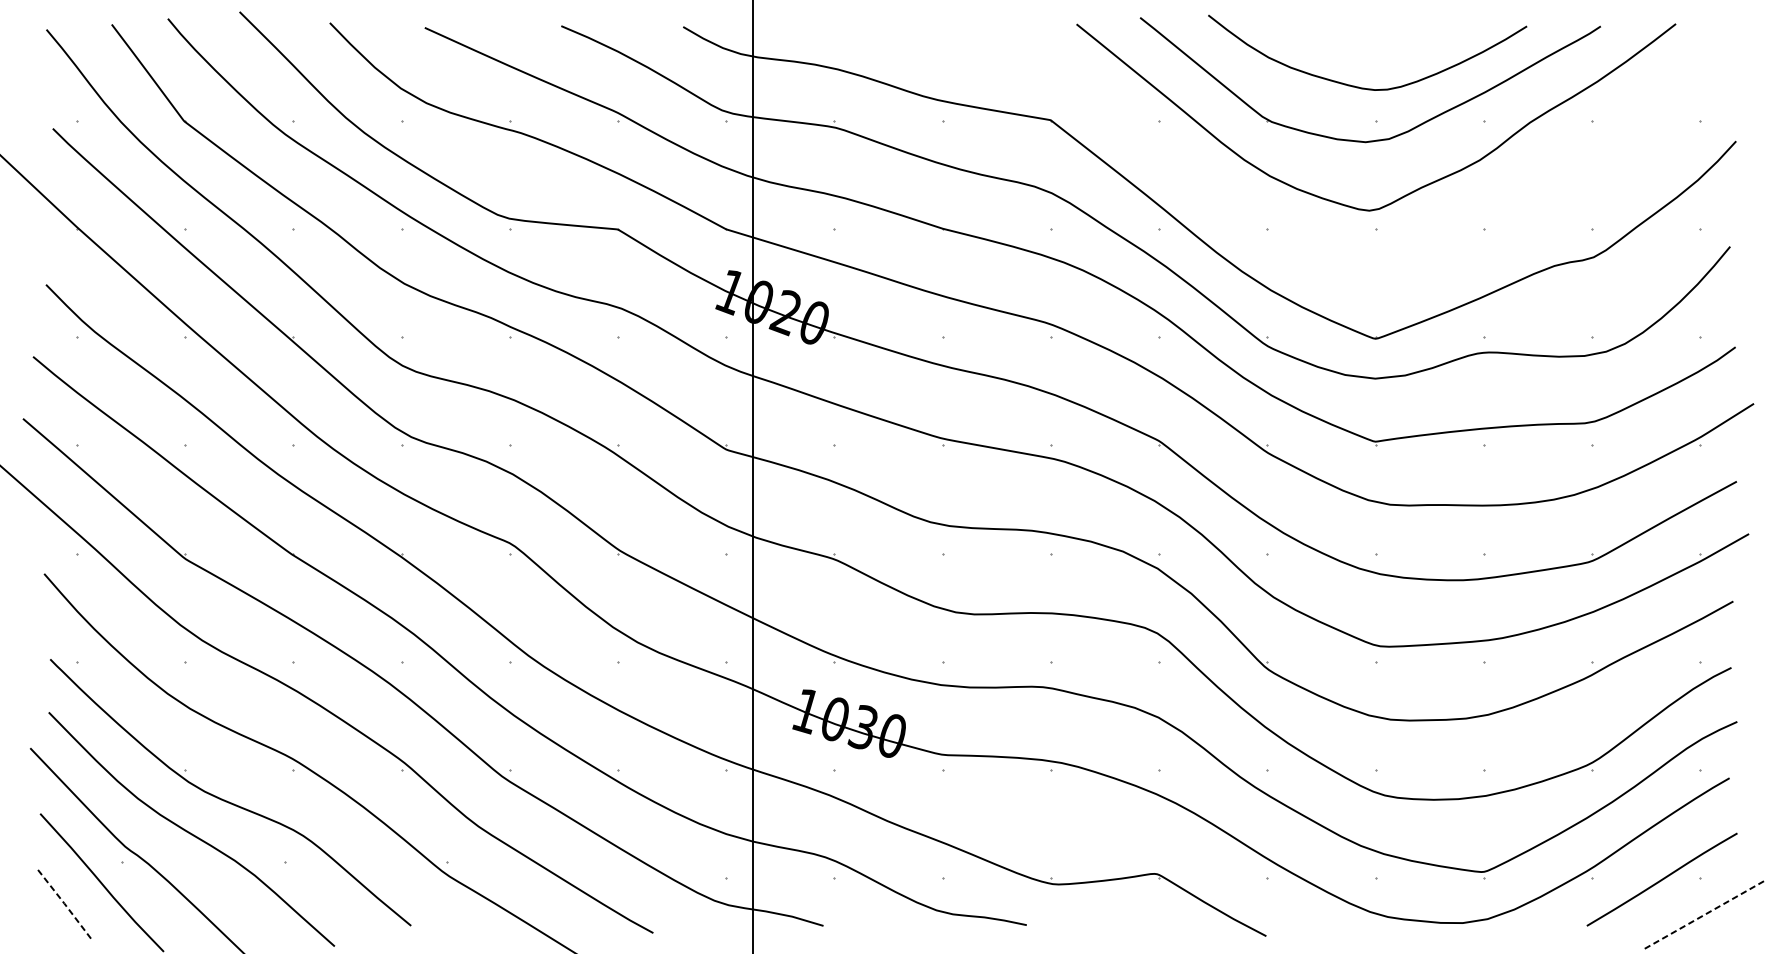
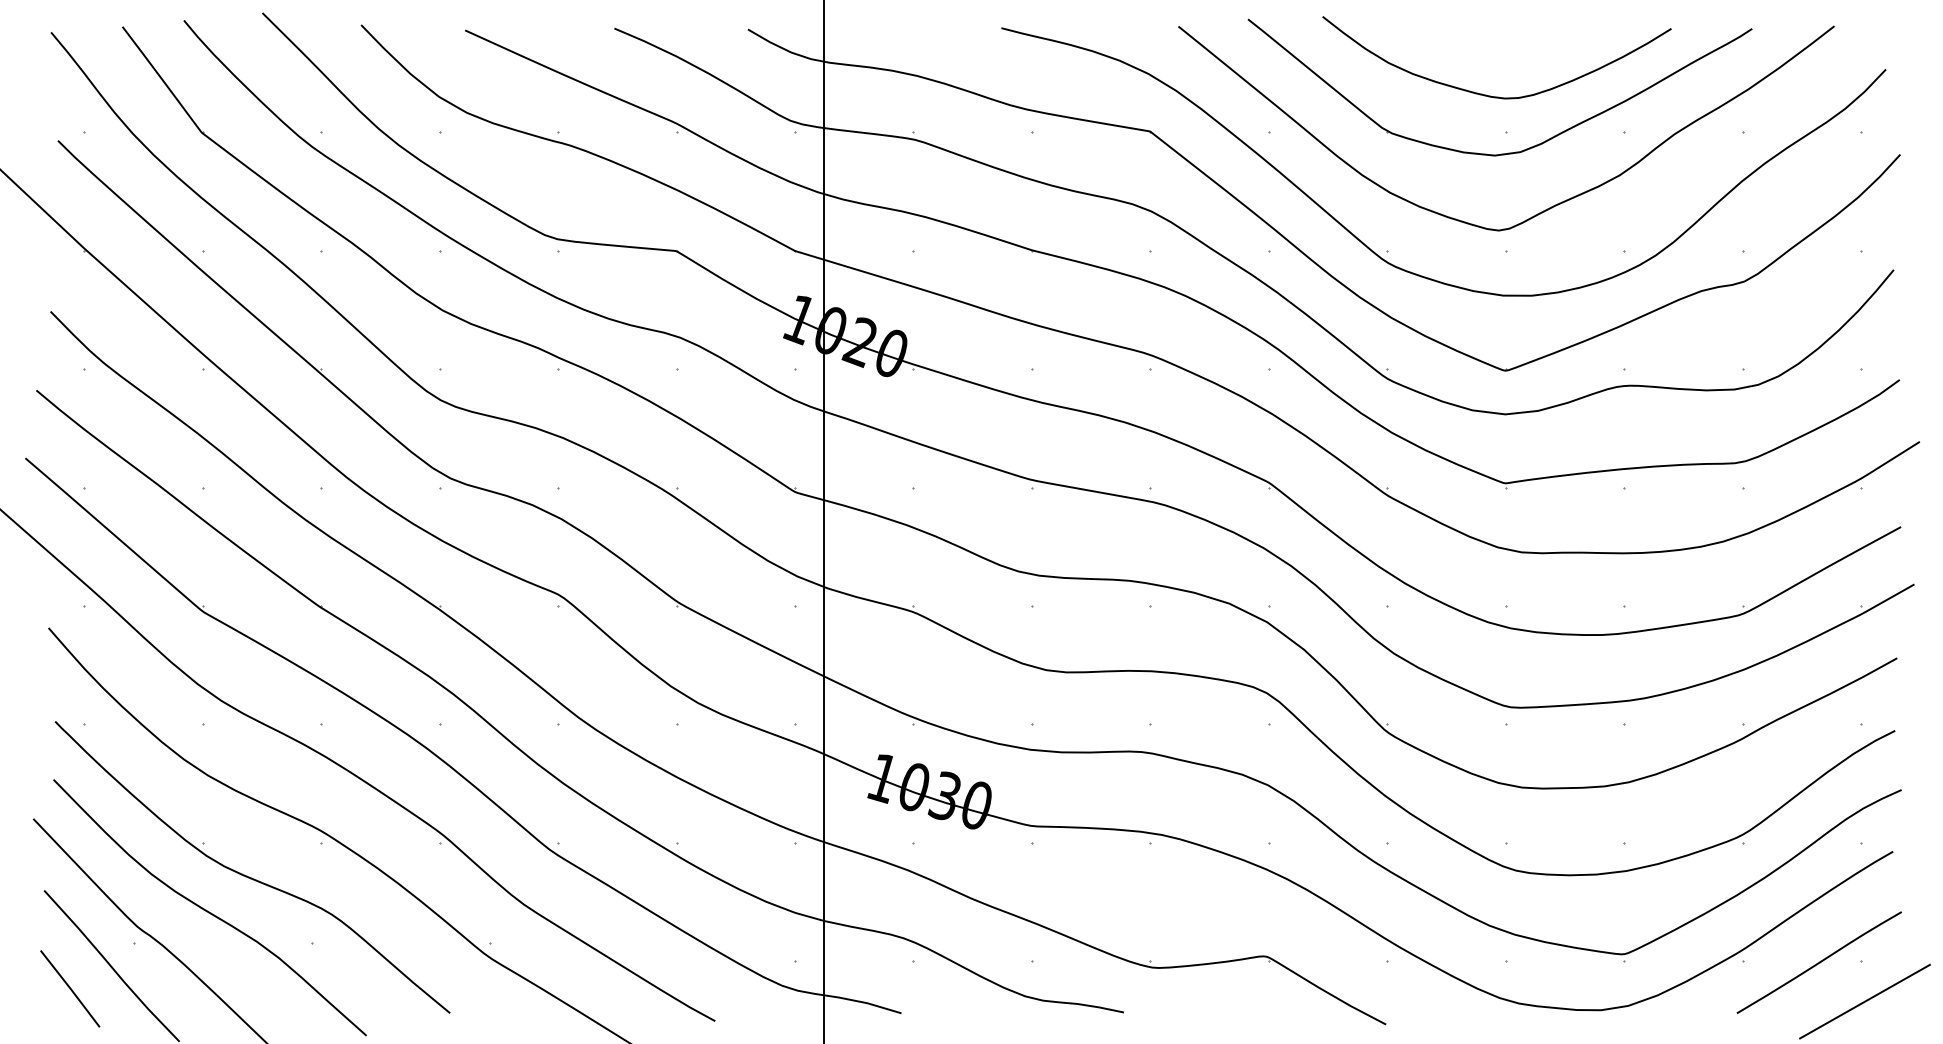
curve: (1249, 224) -> (1367, 245), added
line: (64, 903) -> (70, 988), dashed -> solid
line: (1704, 915) -> (1865, 1001), dashed -> solid

